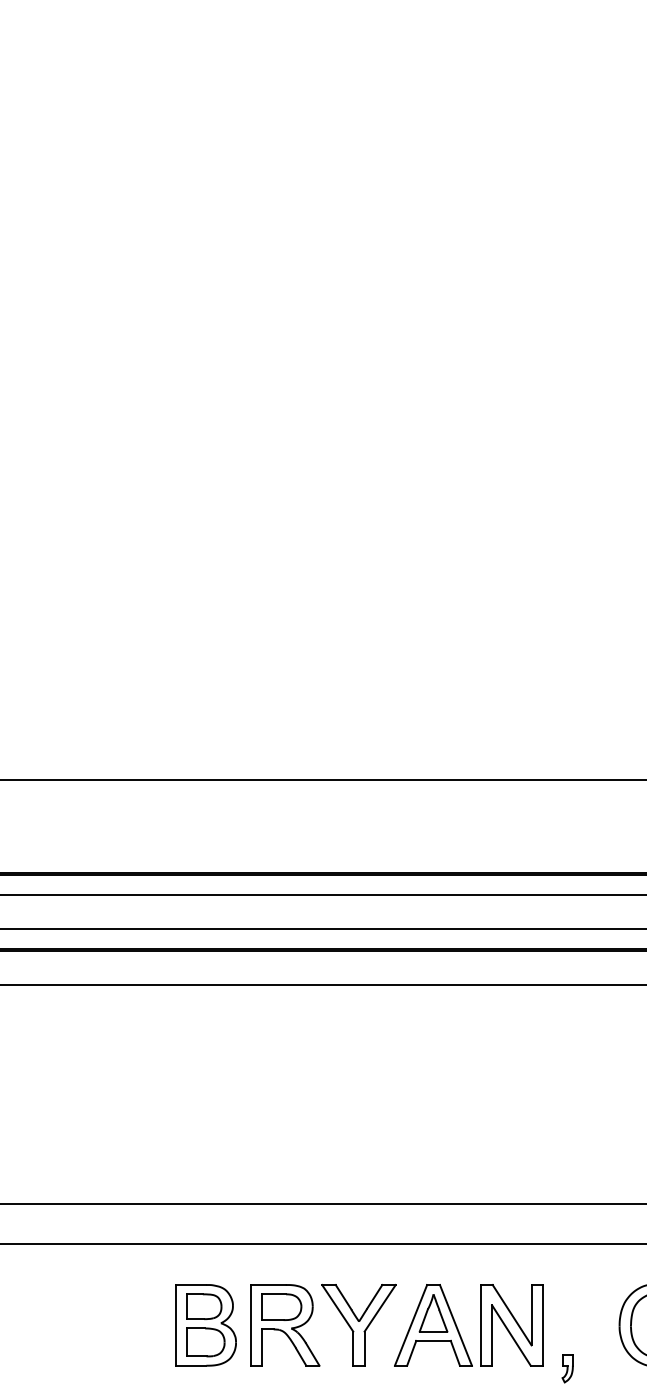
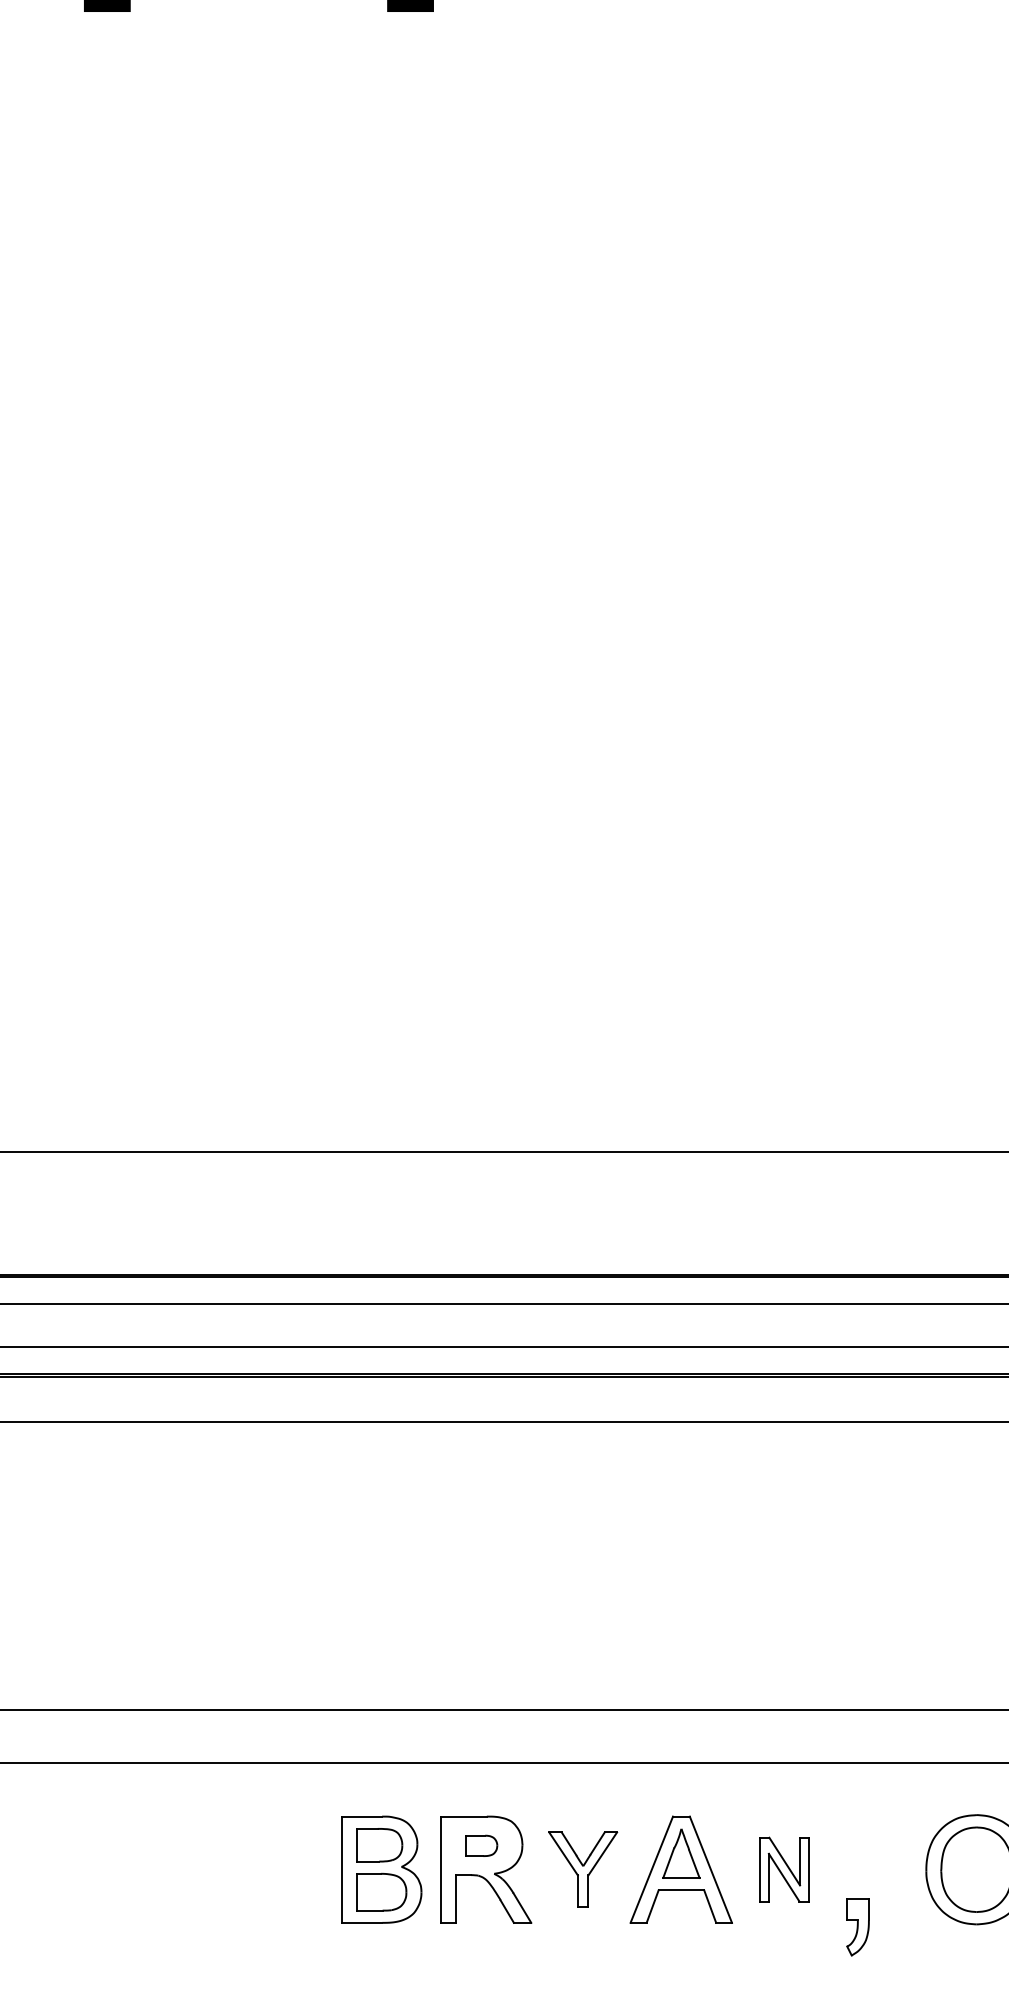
part: (281, 1306) -> (481, 1845), size x0.6
part: (358, 1325) -> (582, 1869), size x0.7
part: (511, 1325) -> (784, 1869), size x0.6
part: (567, 1368) -> (857, 1926), size x1.6

